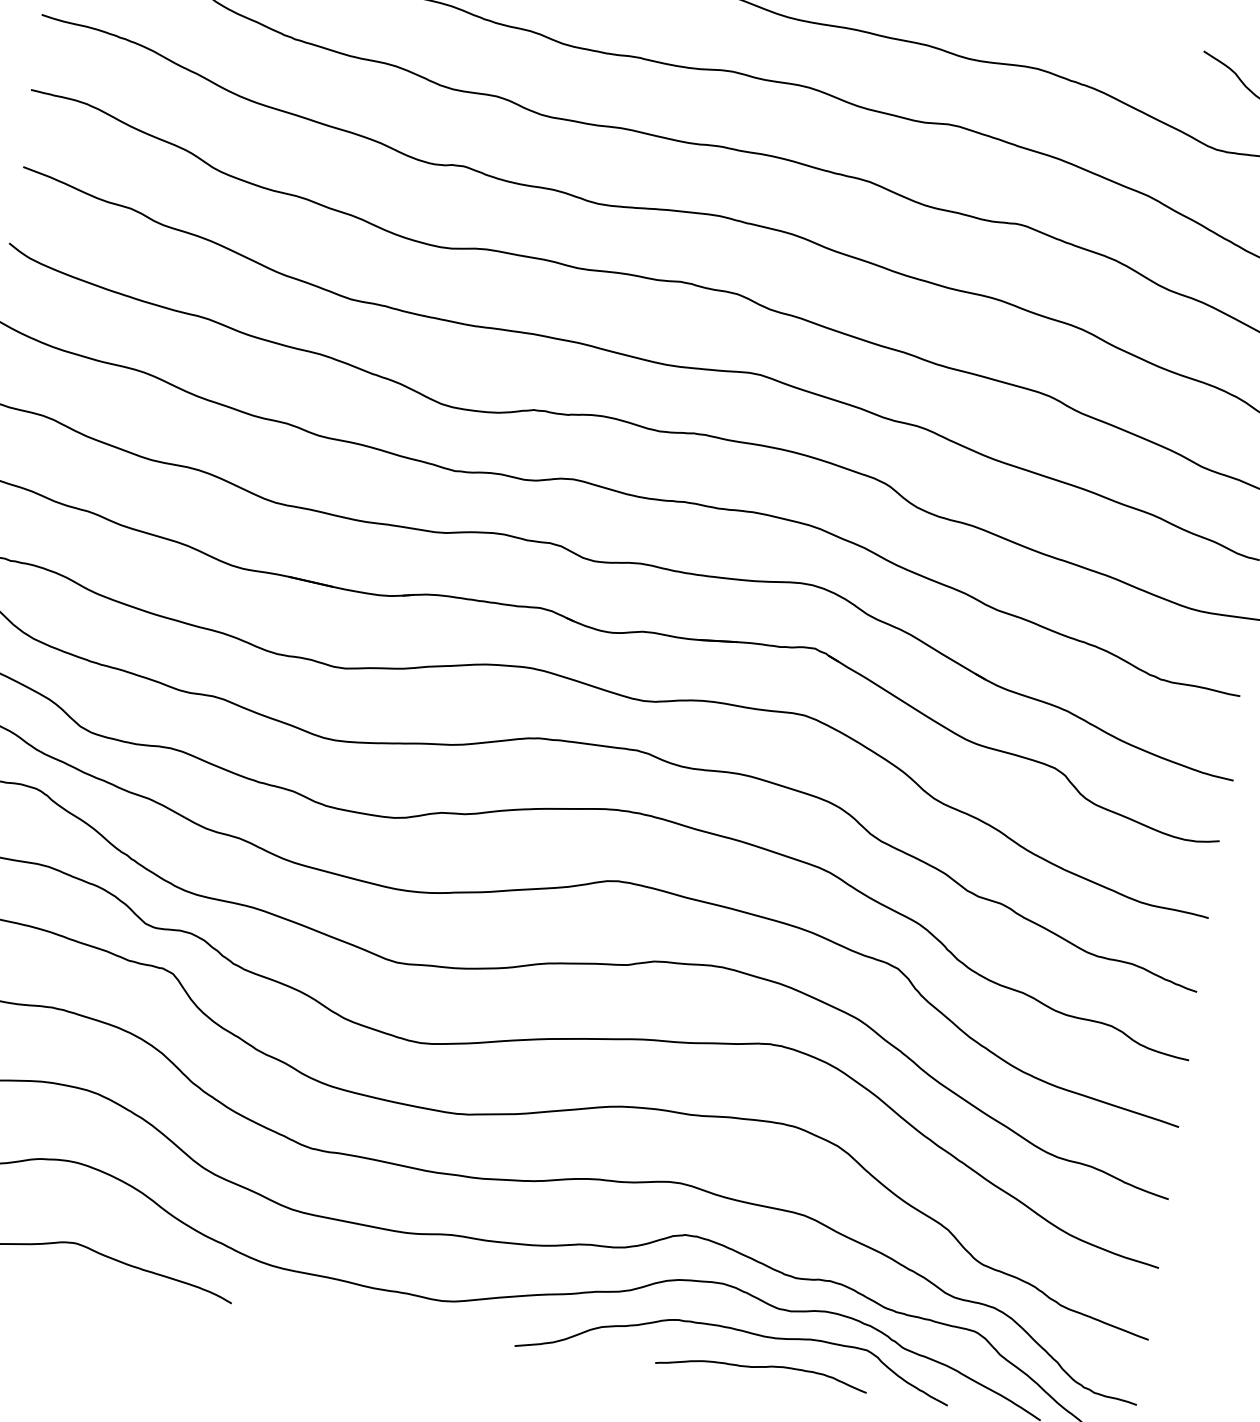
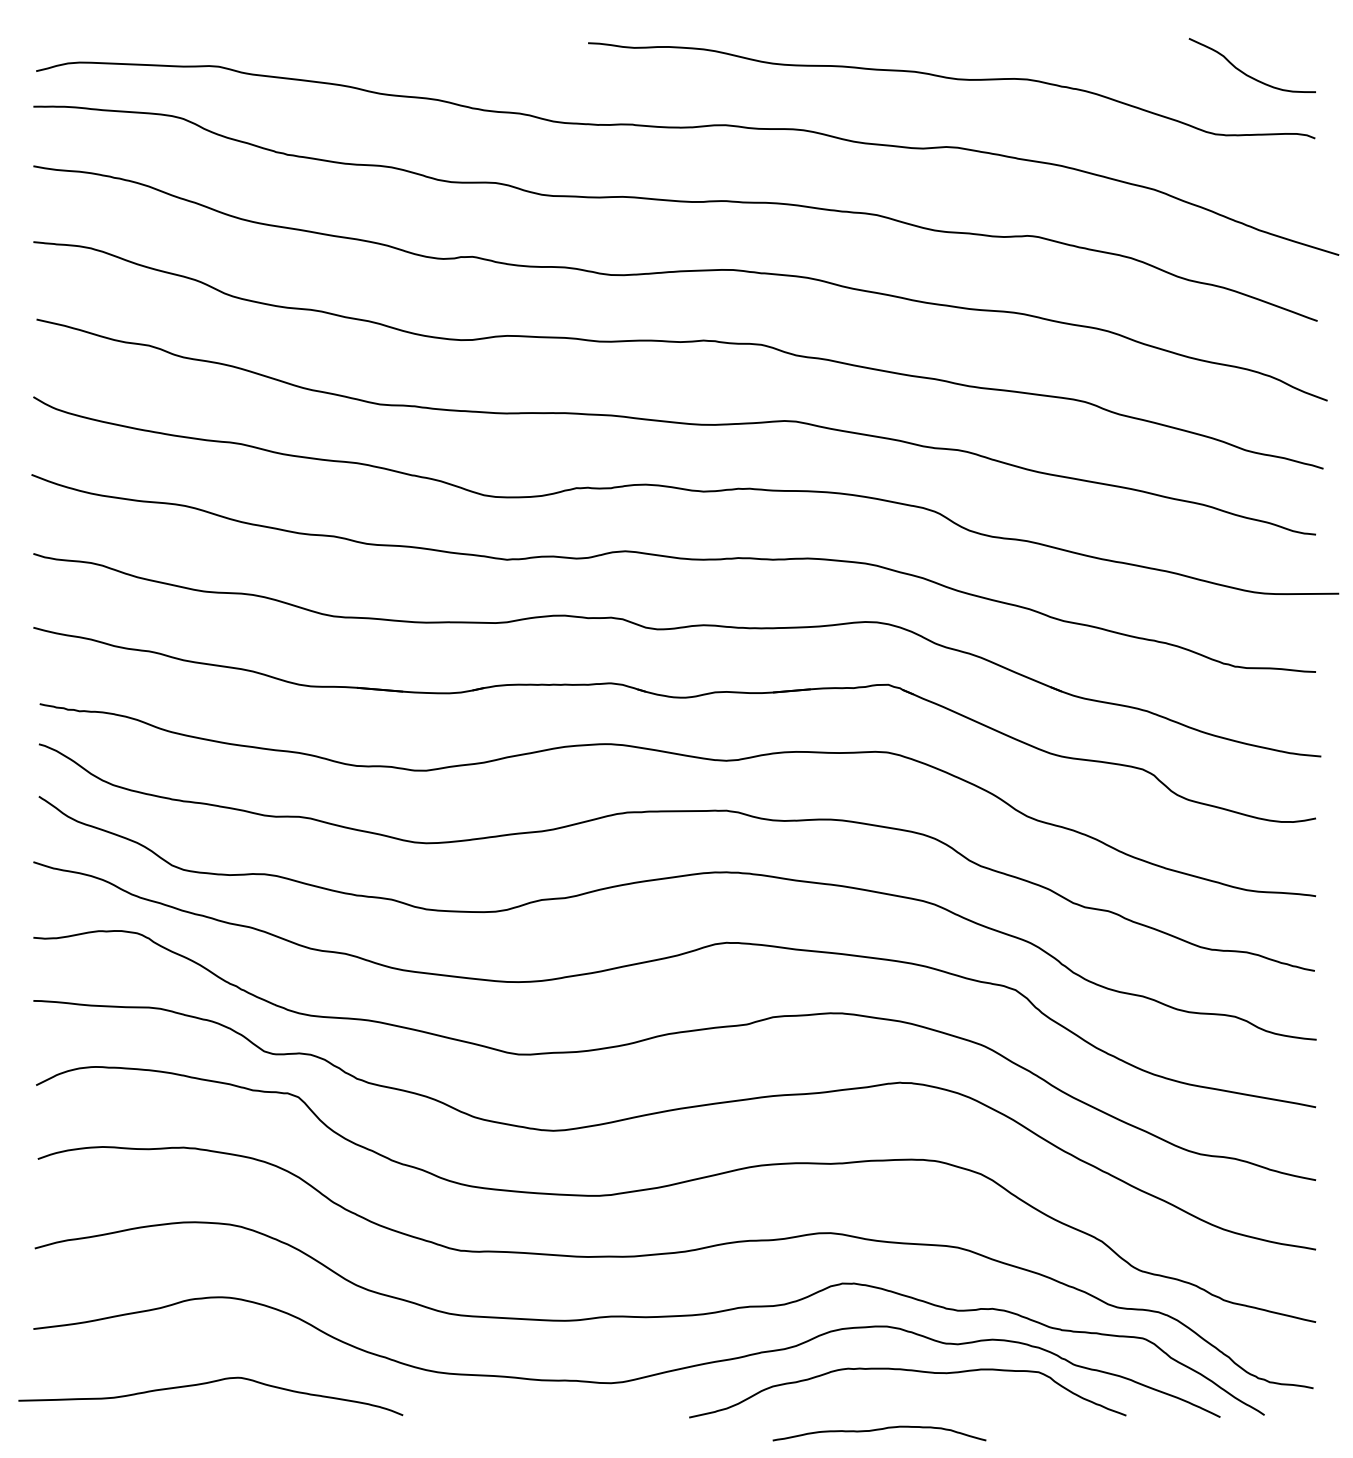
curve: (762, 1368) -> (879, 1430), moved

